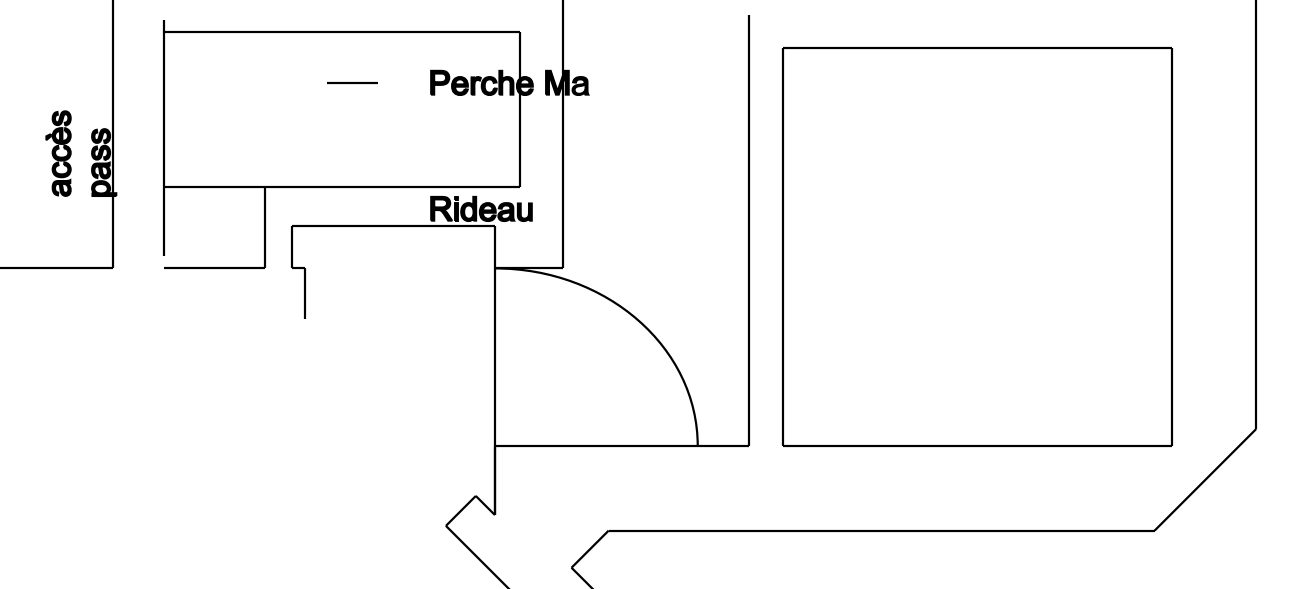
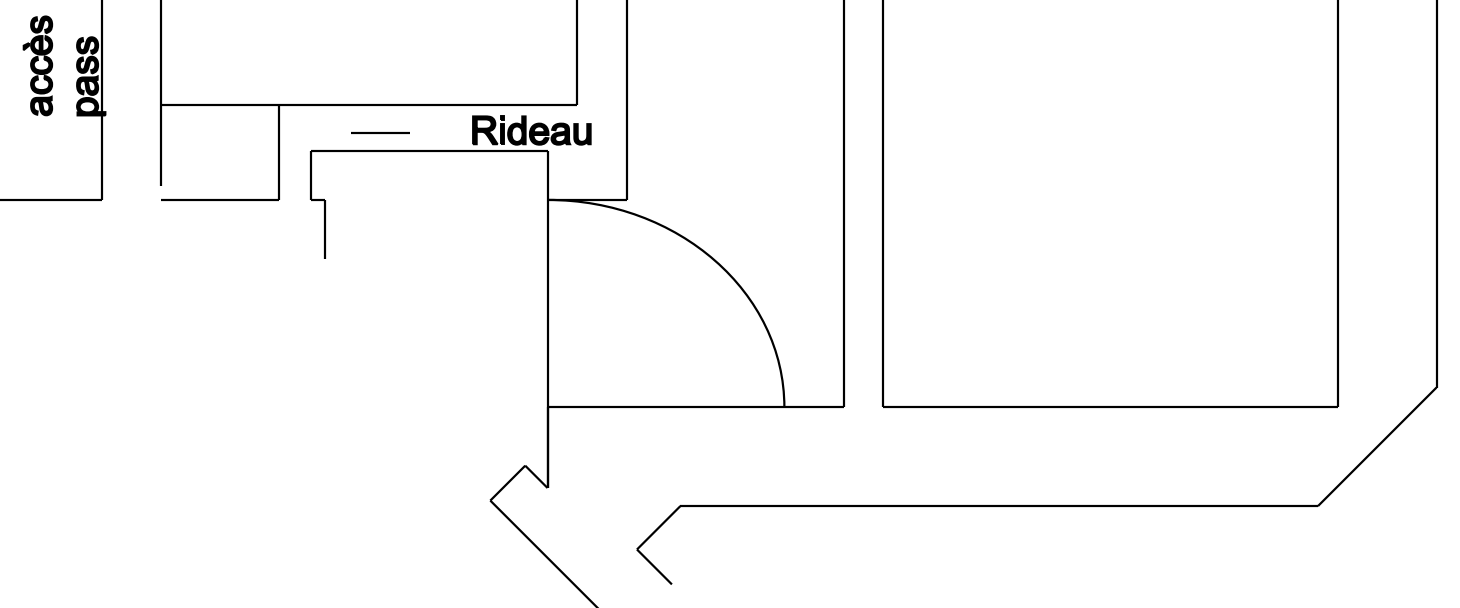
line: (352, 210) -> (381, 132), added

